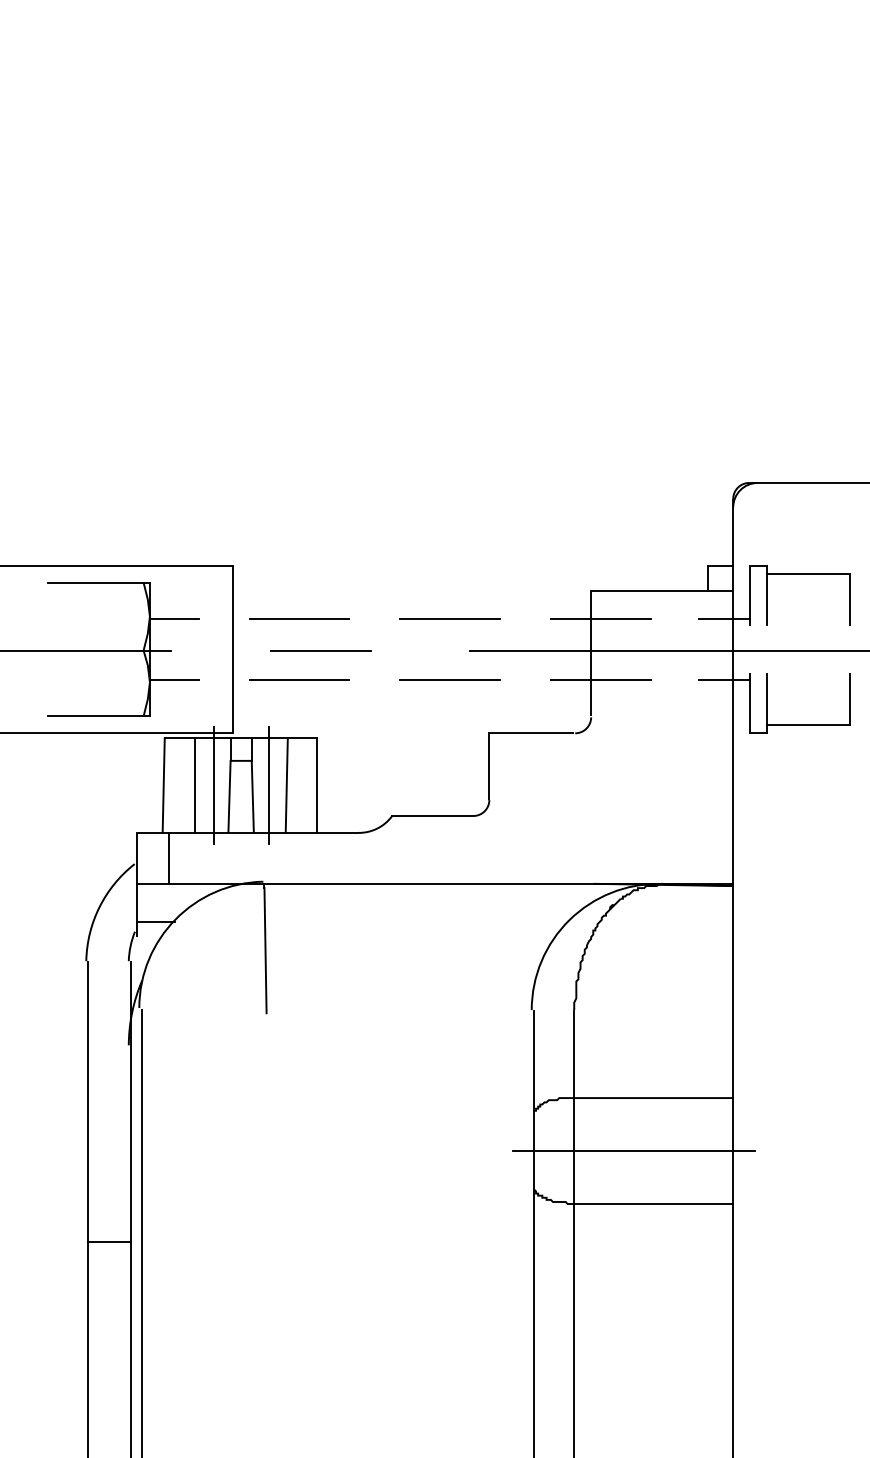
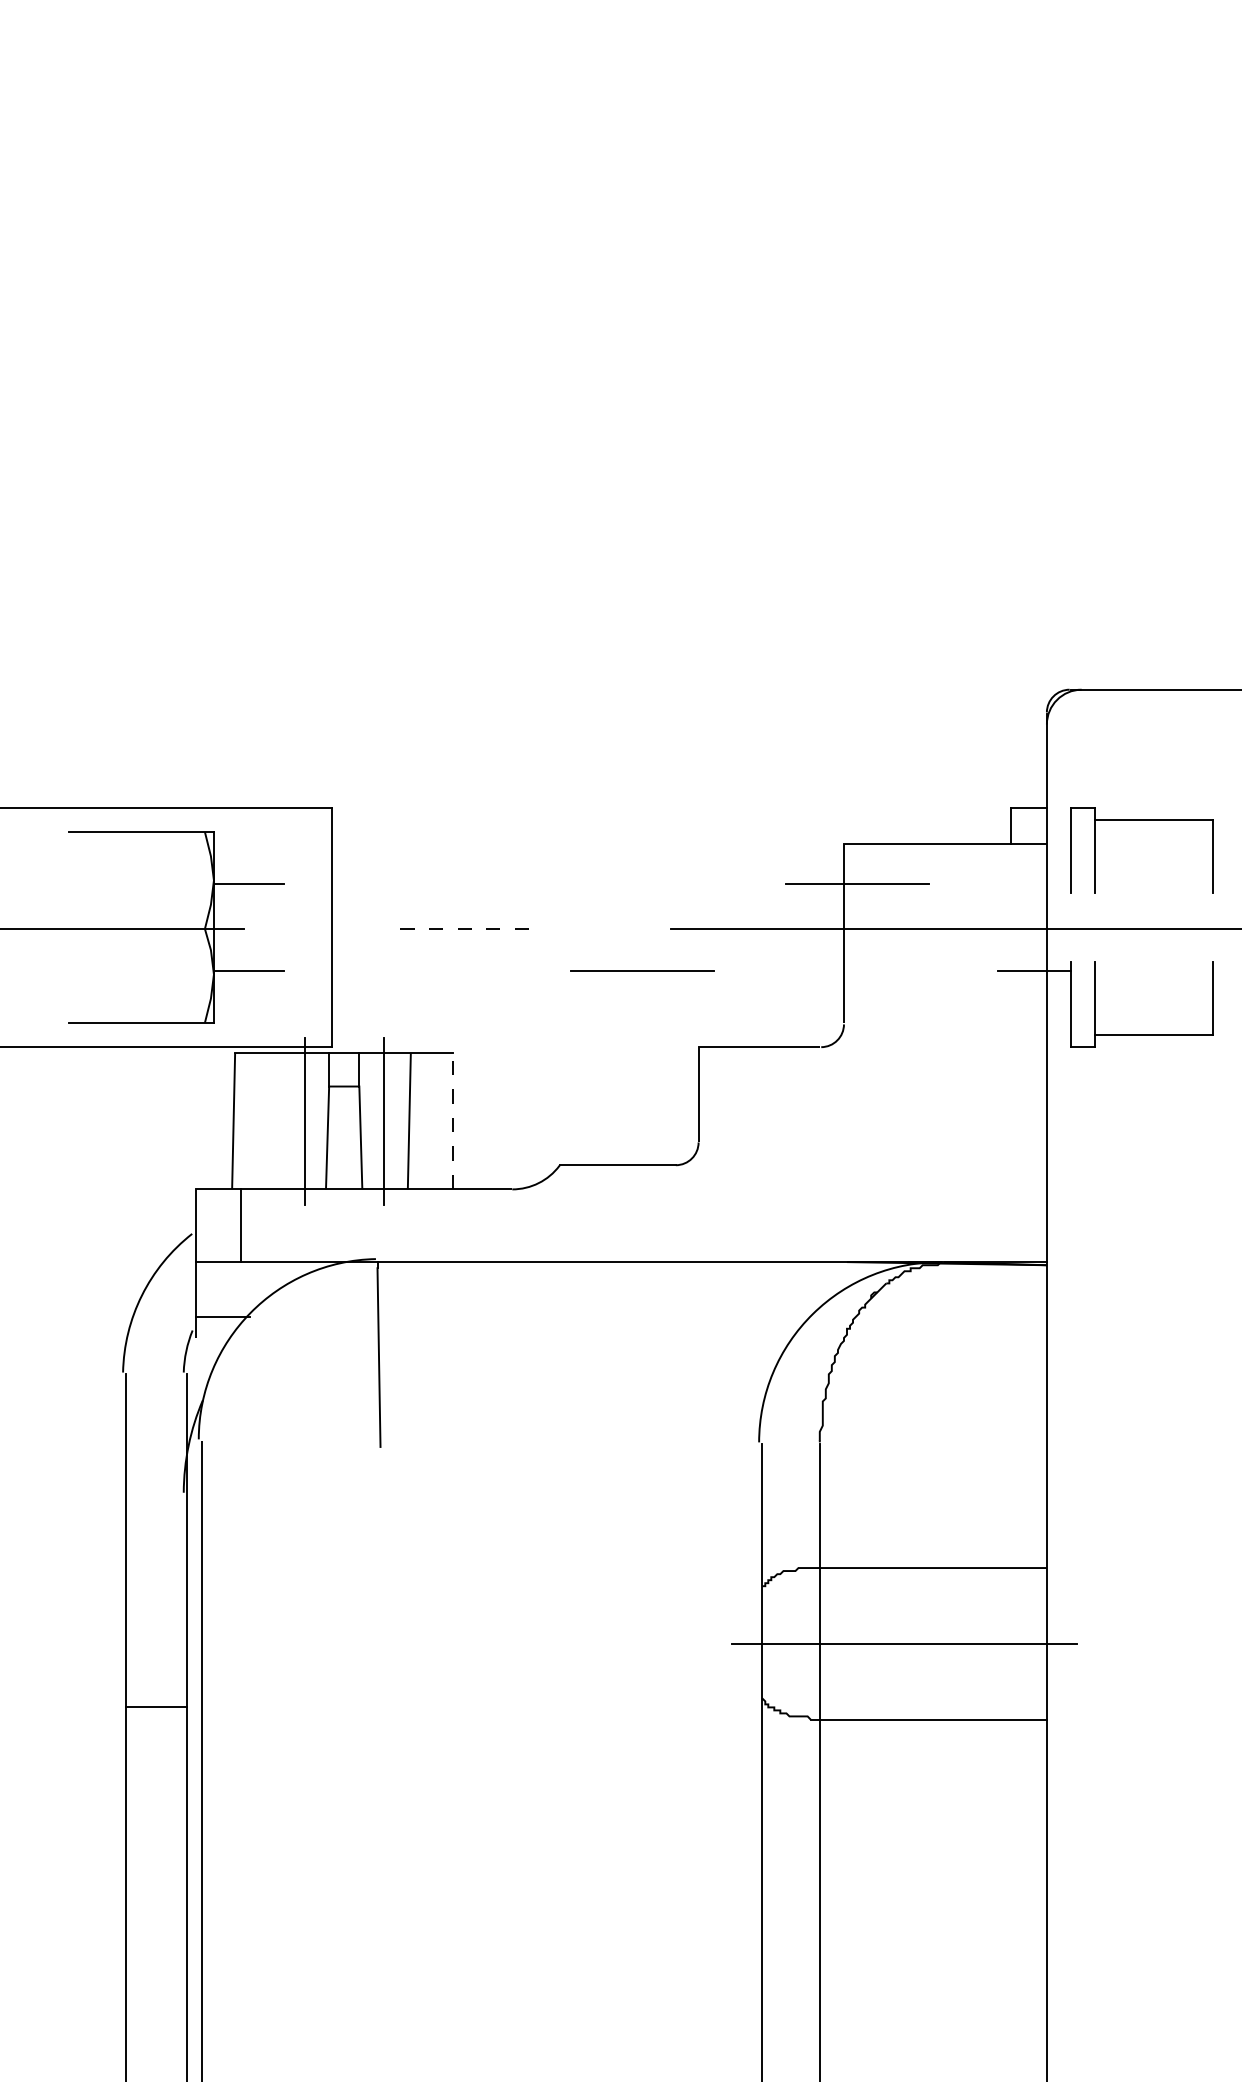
line: (299, 618) -> (427, 883), removed
line: (450, 618) -> (642, 883), removed
line: (724, 618) -> (1034, 883), removed
line: (320, 650) -> (457, 928), solid -> dashed
line: (299, 680) -> (427, 971), removed
line: (600, 680) -> (857, 971), removed
line: (317, 784) -> (453, 1120), solid -> dashed
line: (194, 785) -> (277, 1121), removed
line: (109, 1242) -> (156, 1707), moved

